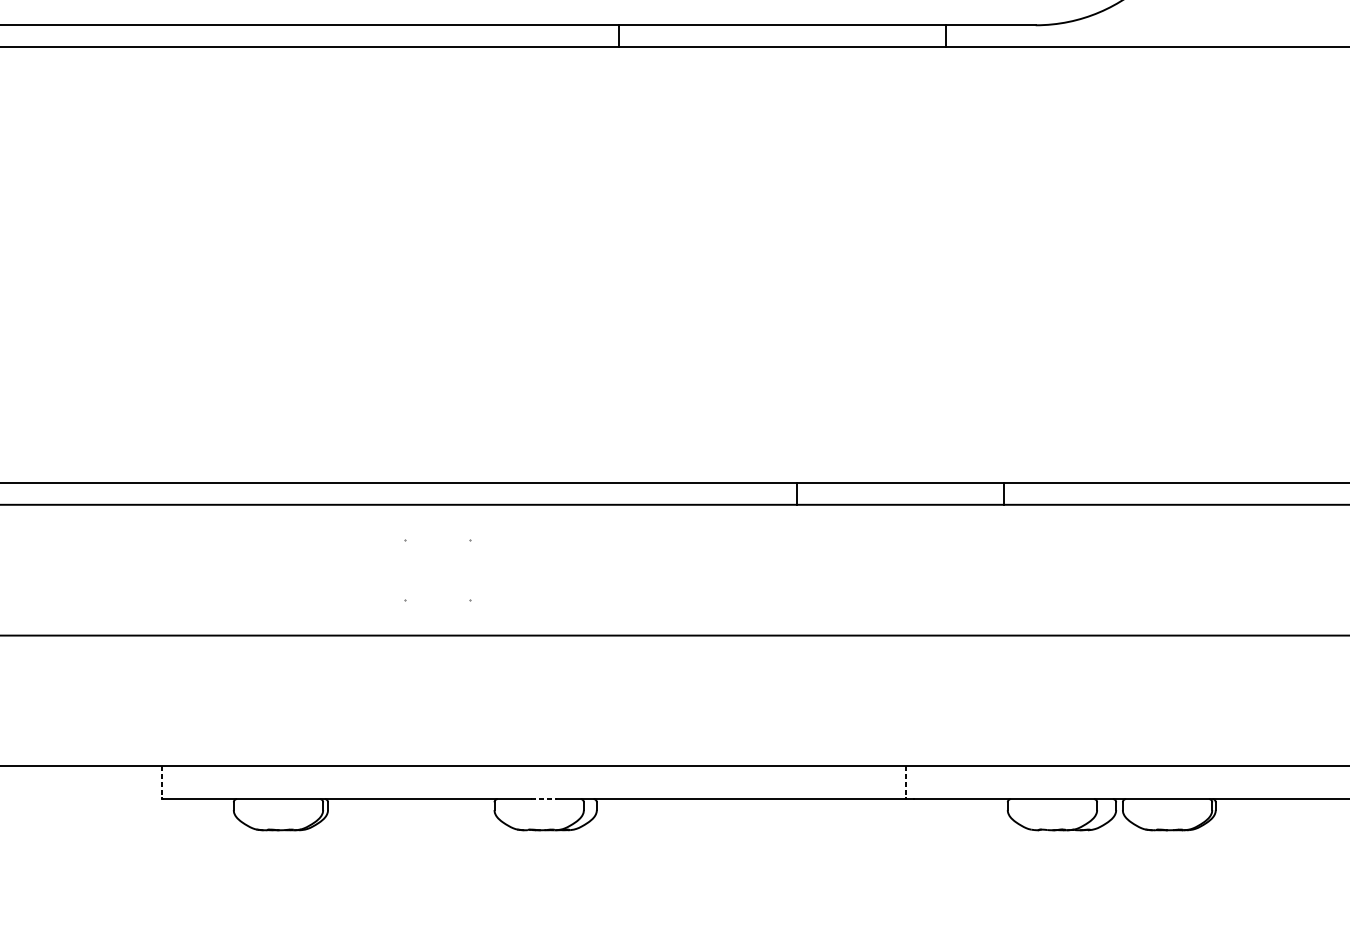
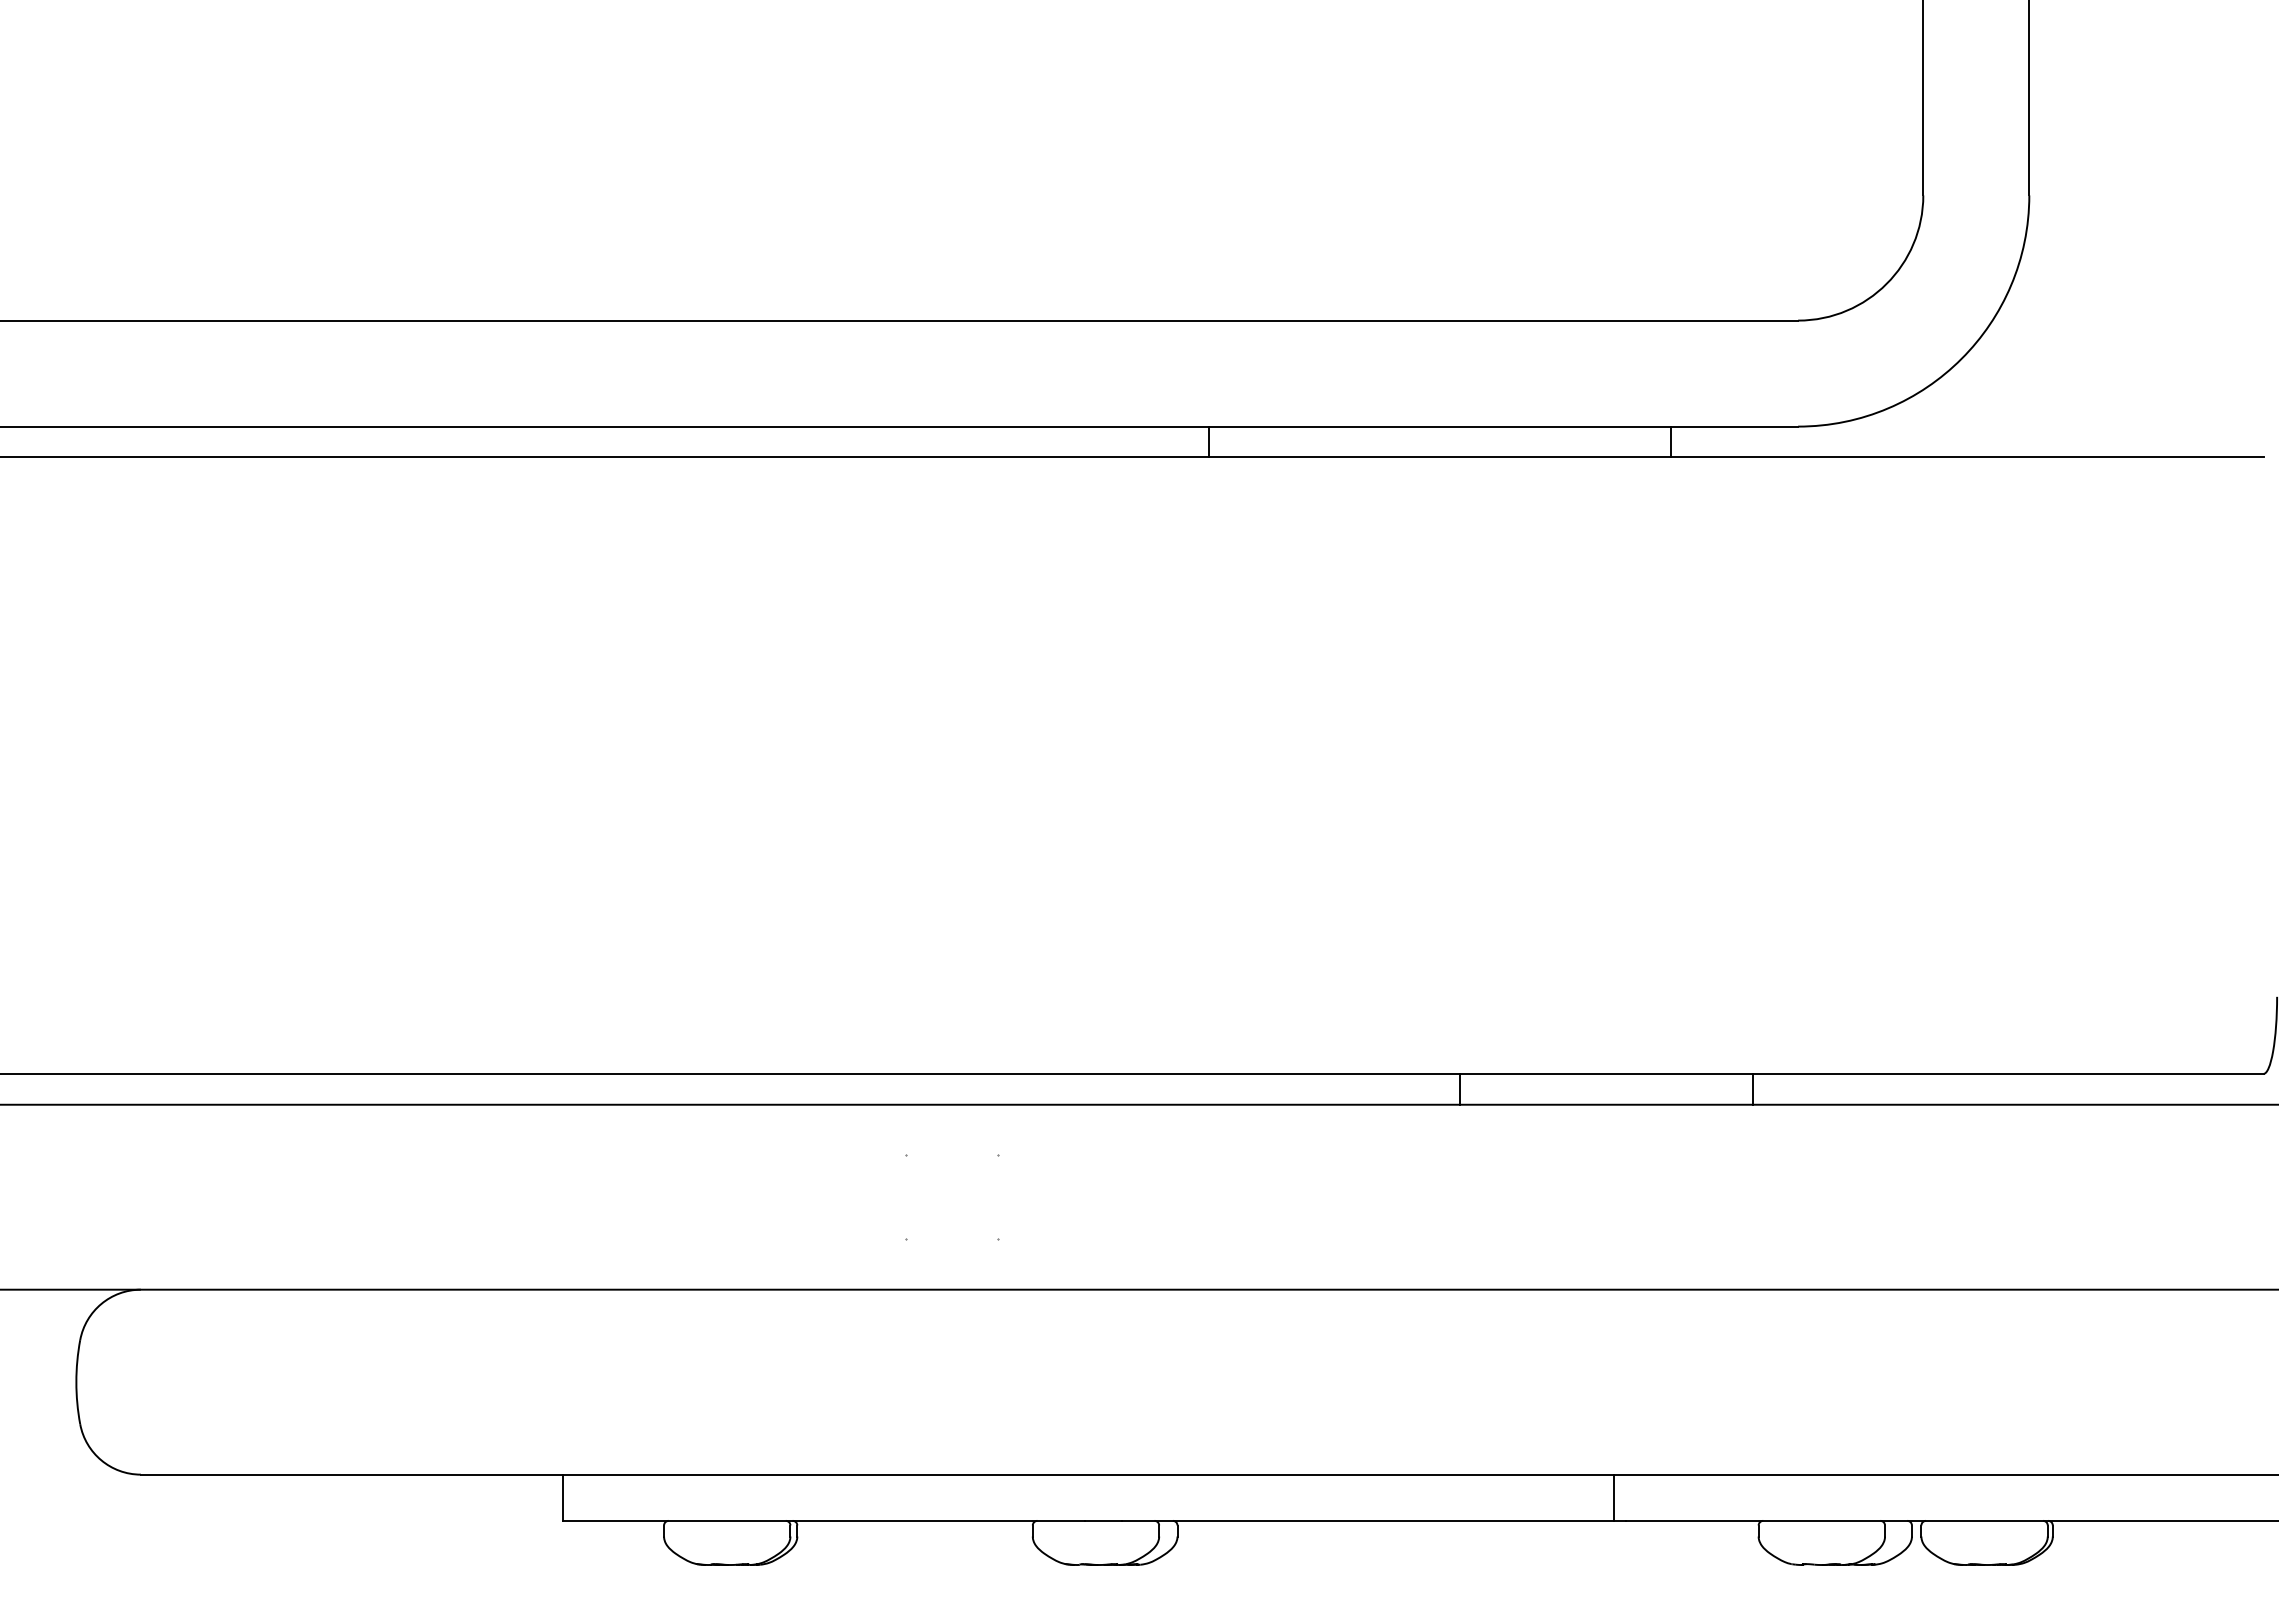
line: (162, 783) -> (563, 1498), dashed -> solid
line: (905, 783) -> (1614, 1498), dashed -> solid
line: (544, 798) -> (1103, 1520), dashed -> solid

